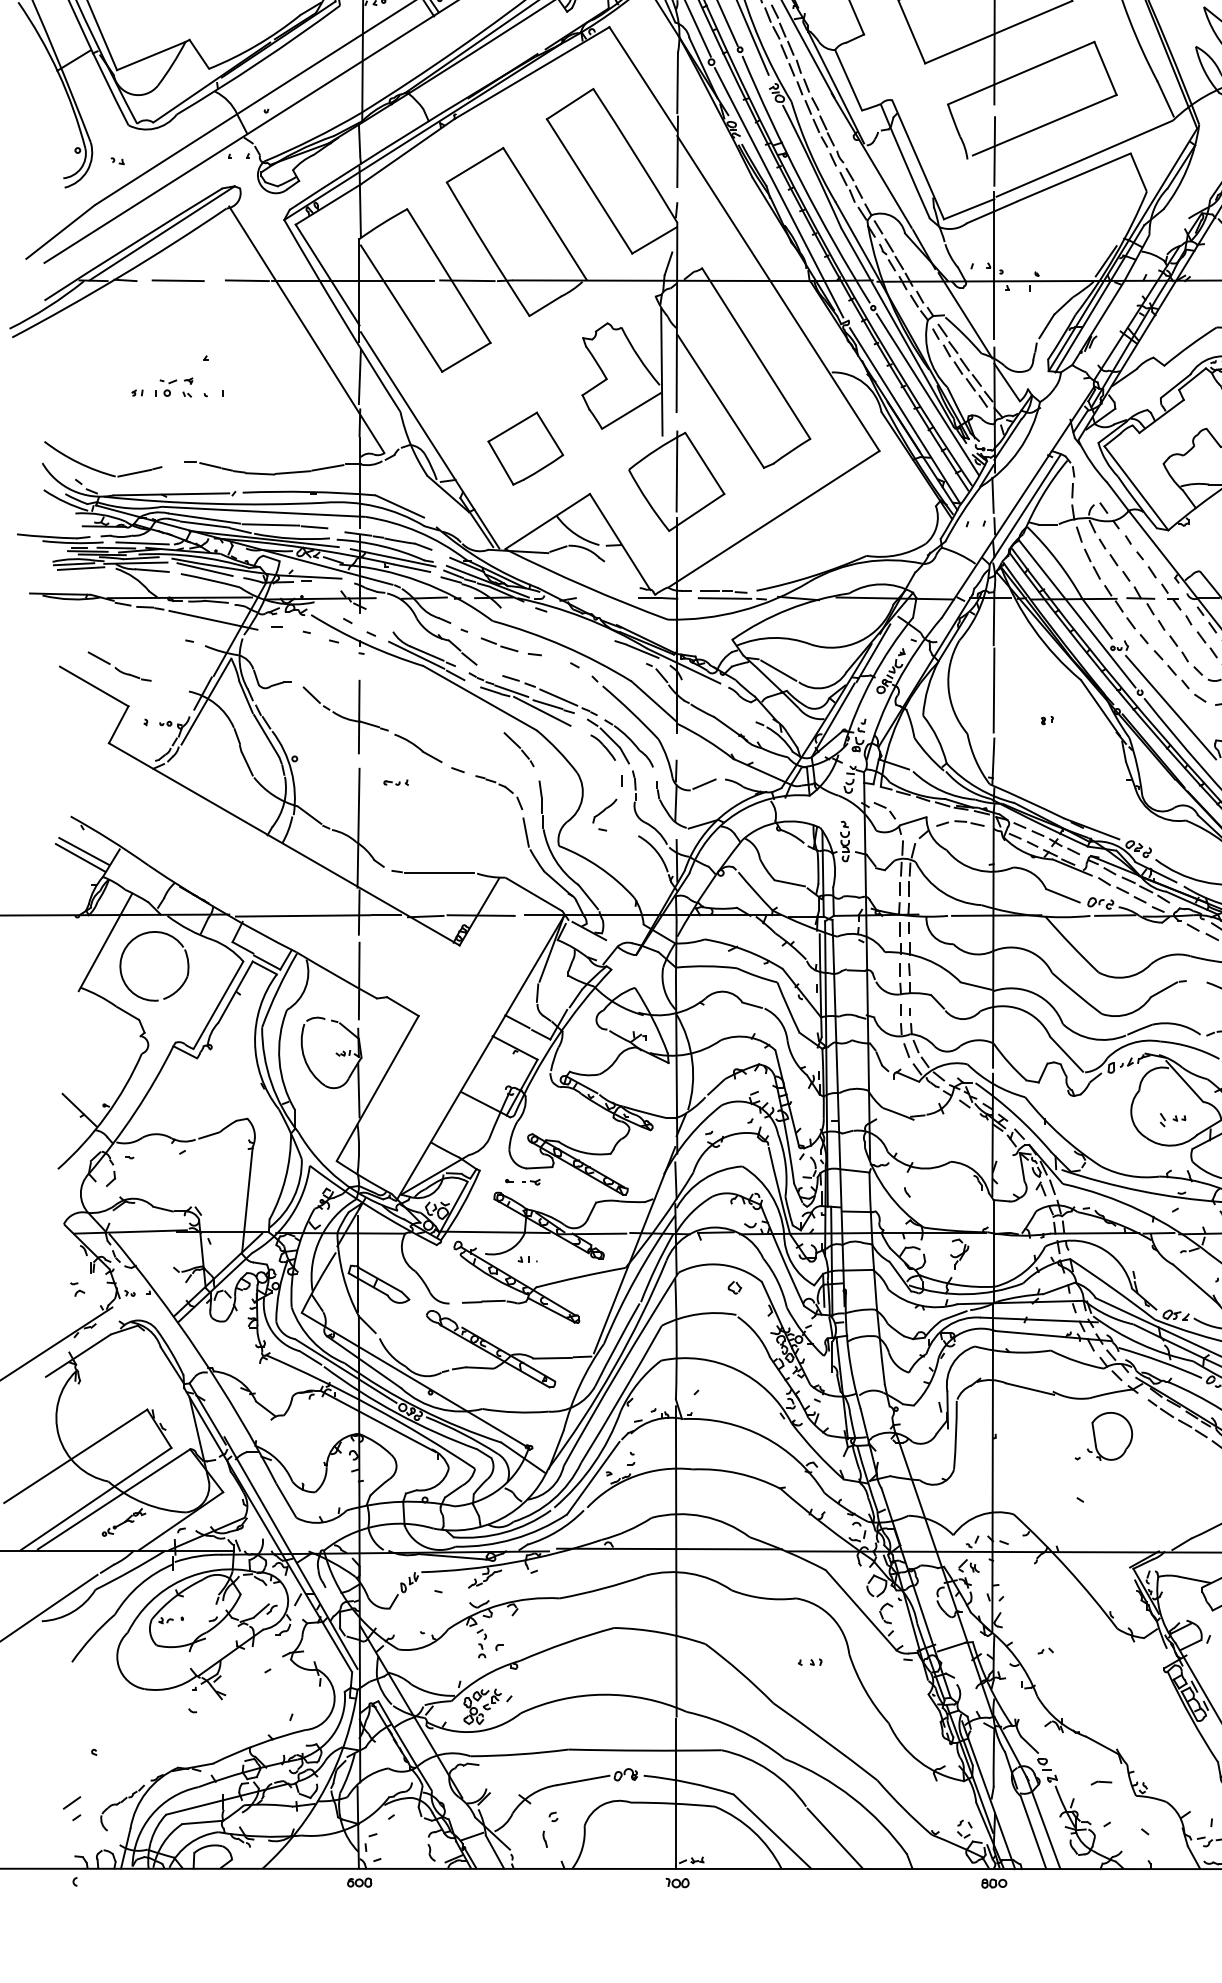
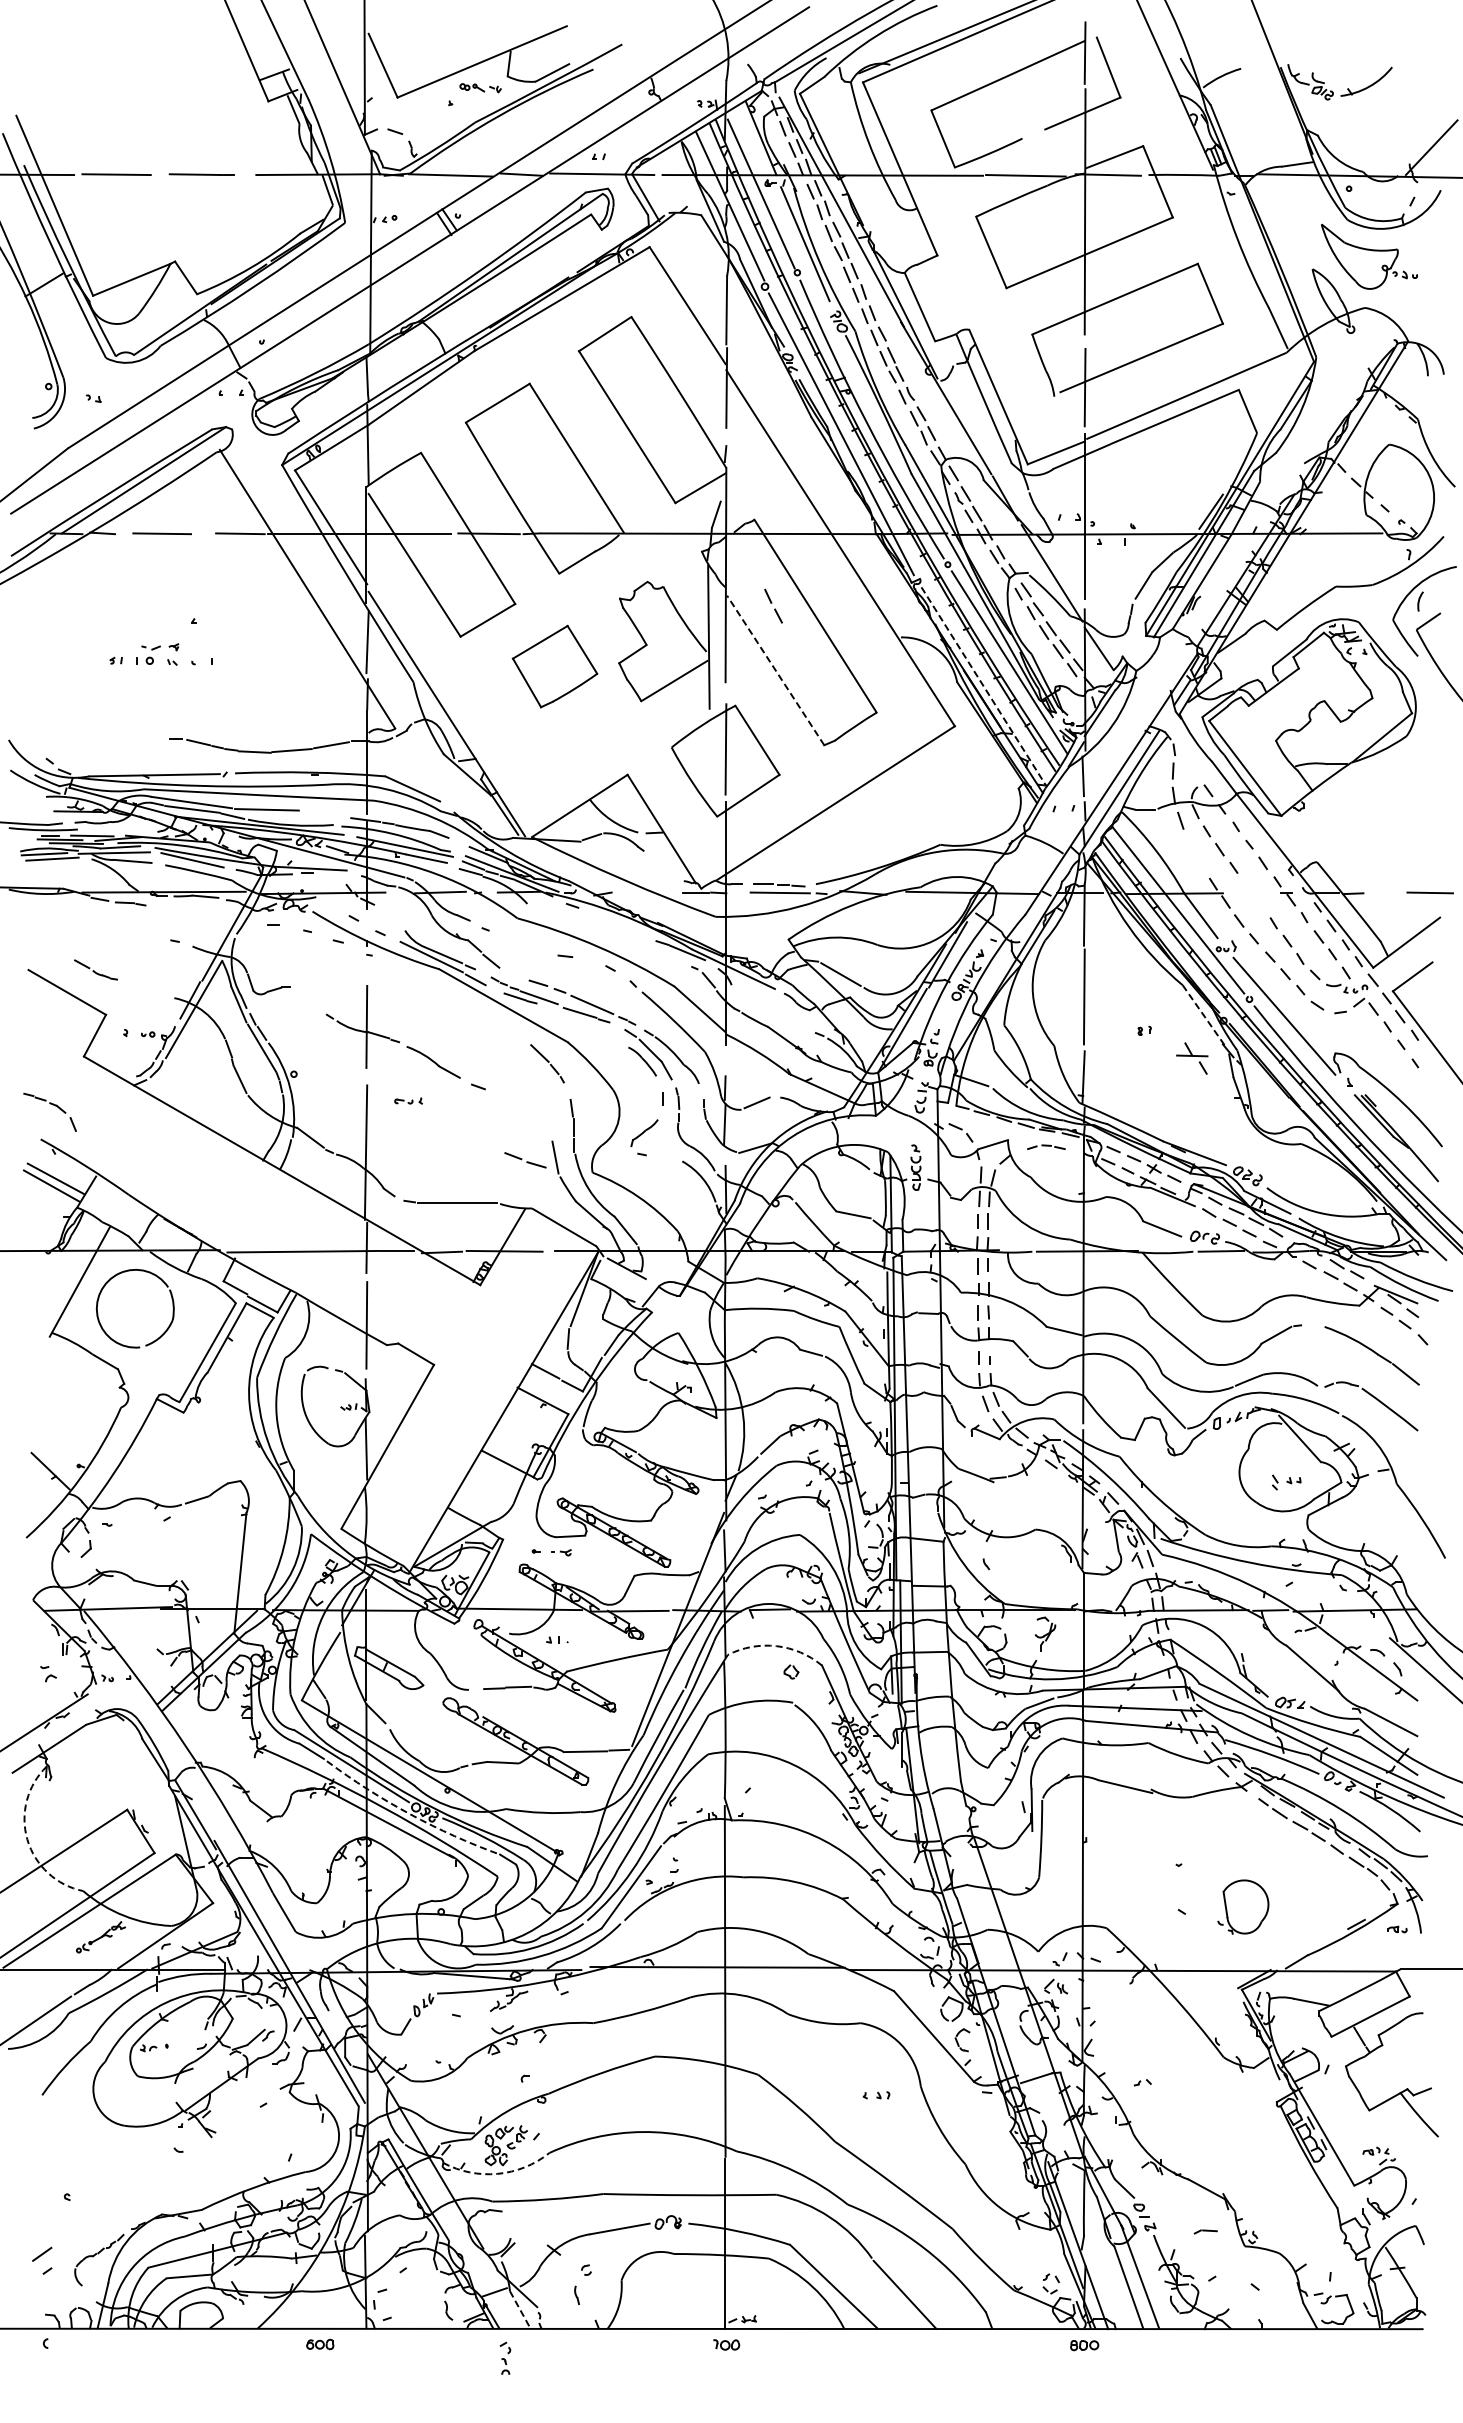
line: (720, 401) -> (775, 670), solid -> dashed
line: (905, 415) -> (984, 686), solid -> dashed
part: (525, 448) -> (554, 666), moved
part: (100, 470) -> (74, 748), removed
line: (313, 527) -> (315, 812), removed
line: (142, 543) -> (121, 830), removed
part: (1092, 563) -> (773, 605), moved
part: (1141, 600) -> (1192, 1058), moved
line: (212, 620) -> (201, 917), removed
part: (499, 644) -> (525, 1160), moved
part: (119, 666) -> (95, 969), size x0.6
line: (312, 695) -> (313, 1002), removed
line: (1100, 708) -> (1204, 1017), solid -> dashed
line: (542, 711) -> (573, 1020), removed
part: (501, 786) -> (52, 1105), moved
part: (960, 822) -> (1046, 1146), size x0.7
arc: (721, 1265) -> (776, 1646), solid -> dashed
arc: (397, 1413) -> (410, 1814), solid -> dashed
arc: (59, 1435) -> (27, 1839), solid -> dashed
part: (1110, 1435) -> (1243, 1906), moved
part: (481, 1642) -> (505, 2357), moved
arc: (474, 1731) -> (497, 2173), solid -> dashed
line: (495, 1852) -> (520, 2310), solid -> dashed
part: (359, 1882) -> (320, 2344), moved

